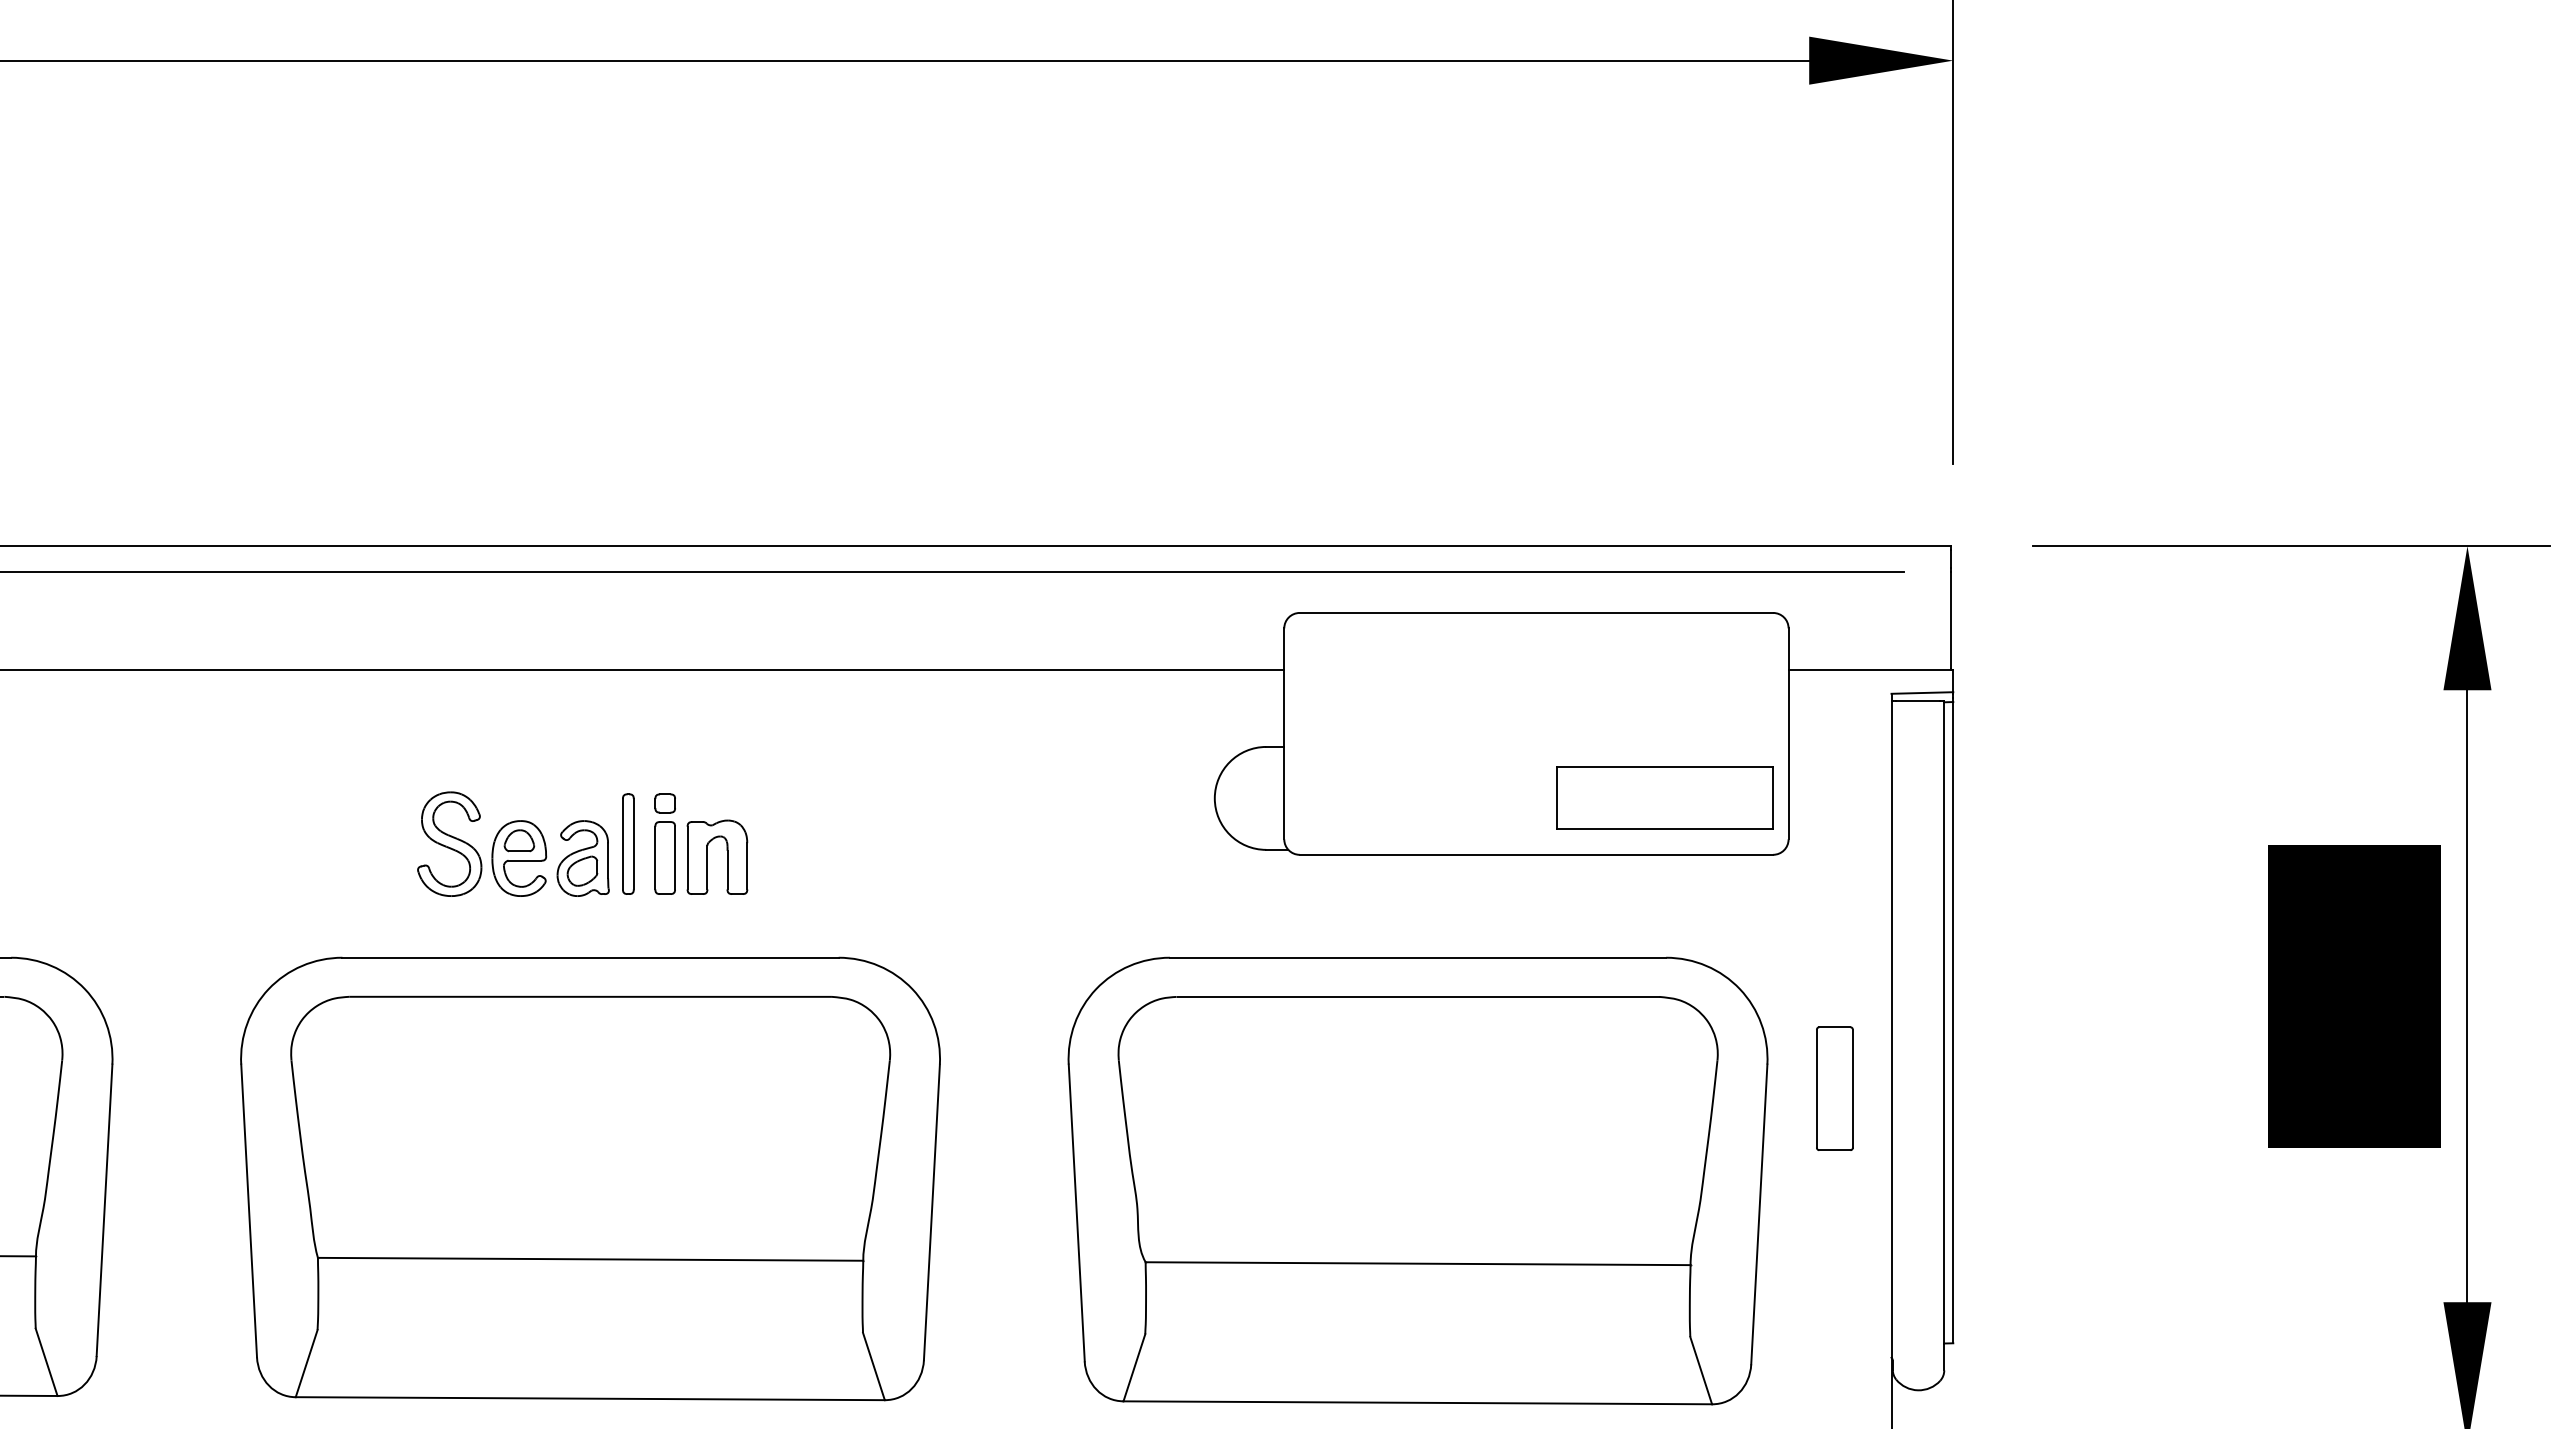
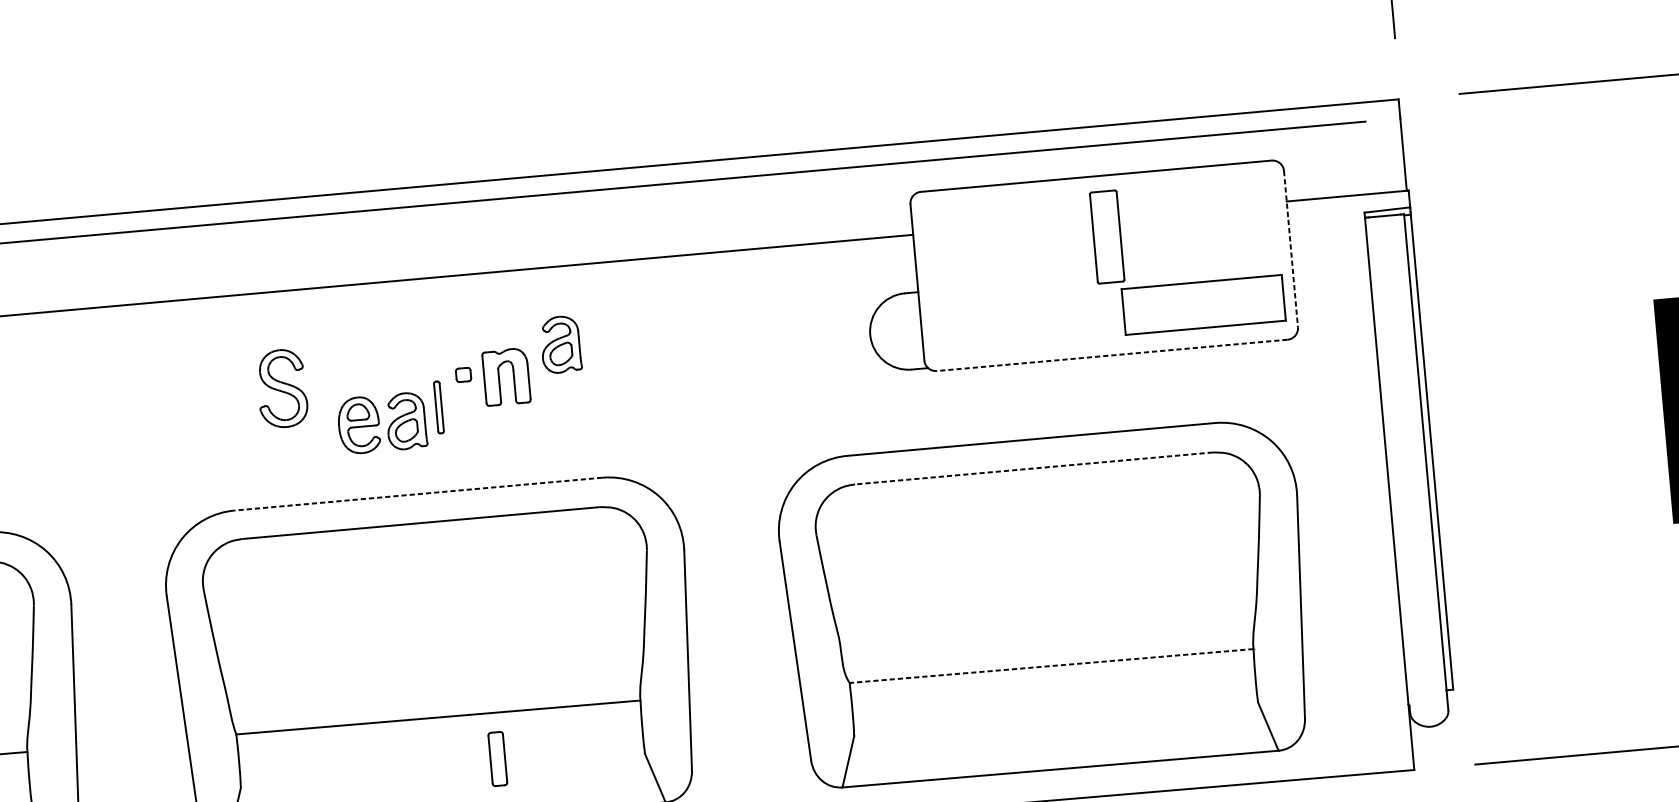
line: (1788, 734) -> (1290, 249), solid -> dashed
part: (798, 774) -> (560, 344), added
part: (449, 843) -> (282, 388), moved
part: (628, 843) -> (438, 407), size x0.7
line: (1536, 854) -> (1112, 355), solid -> dashed
part: (707, 856) -> (499, 377), moved
part: (664, 857) -> (497, 758), moved
line: (590, 957) -> (418, 493), solid -> dashed
line: (1417, 996) -> (1033, 468), solid -> dashed
part: (1834, 1088) -> (1106, 236), moved
line: (1417, 1263) -> (1051, 665), solid -> dashed

